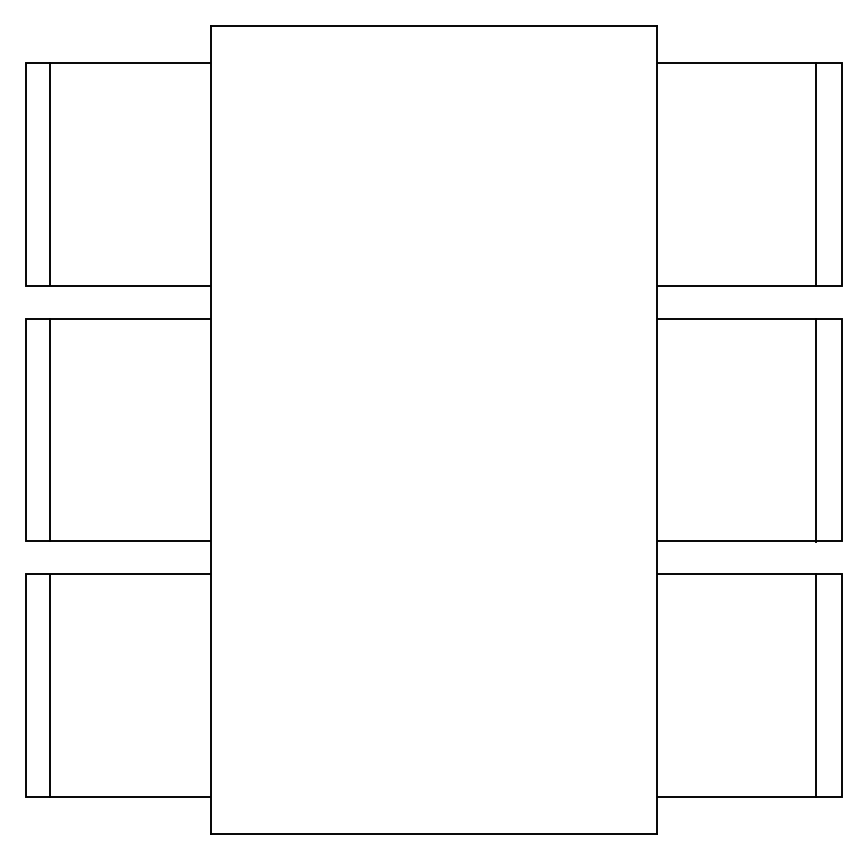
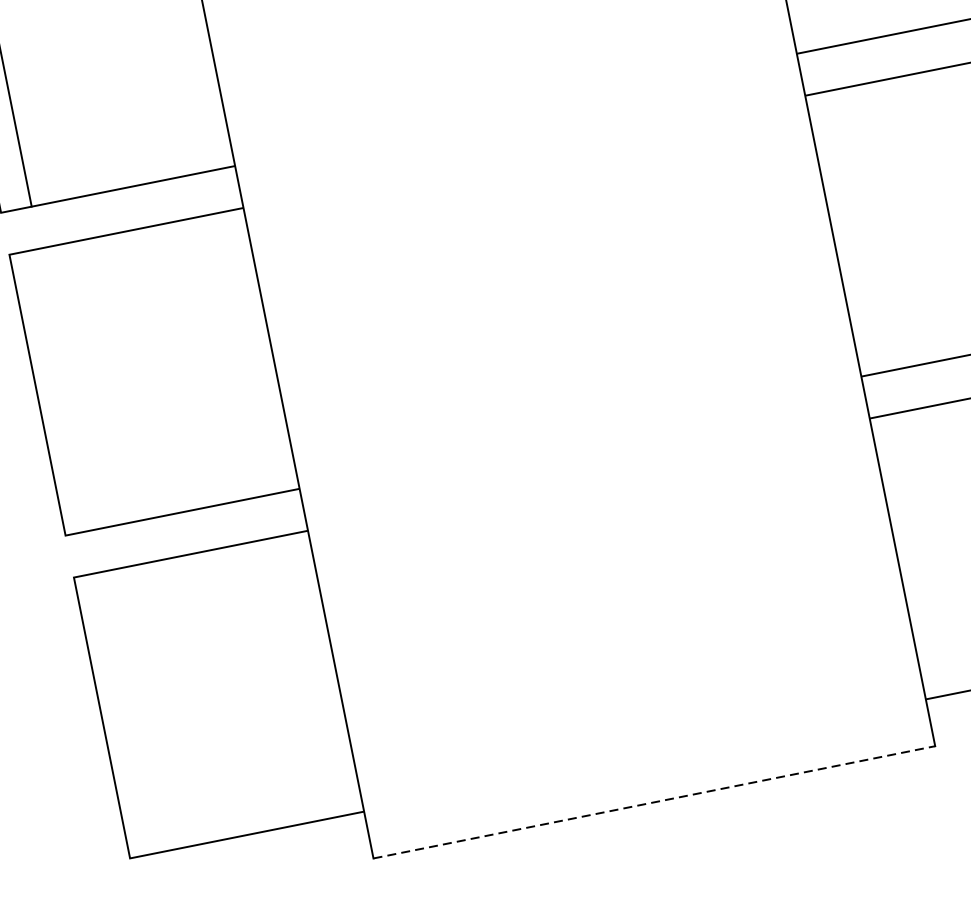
line: (50, 429) -> (68, 388), removed
line: (50, 685) -> (132, 711), removed
line: (434, 834) -> (655, 802), solid -> dashed

